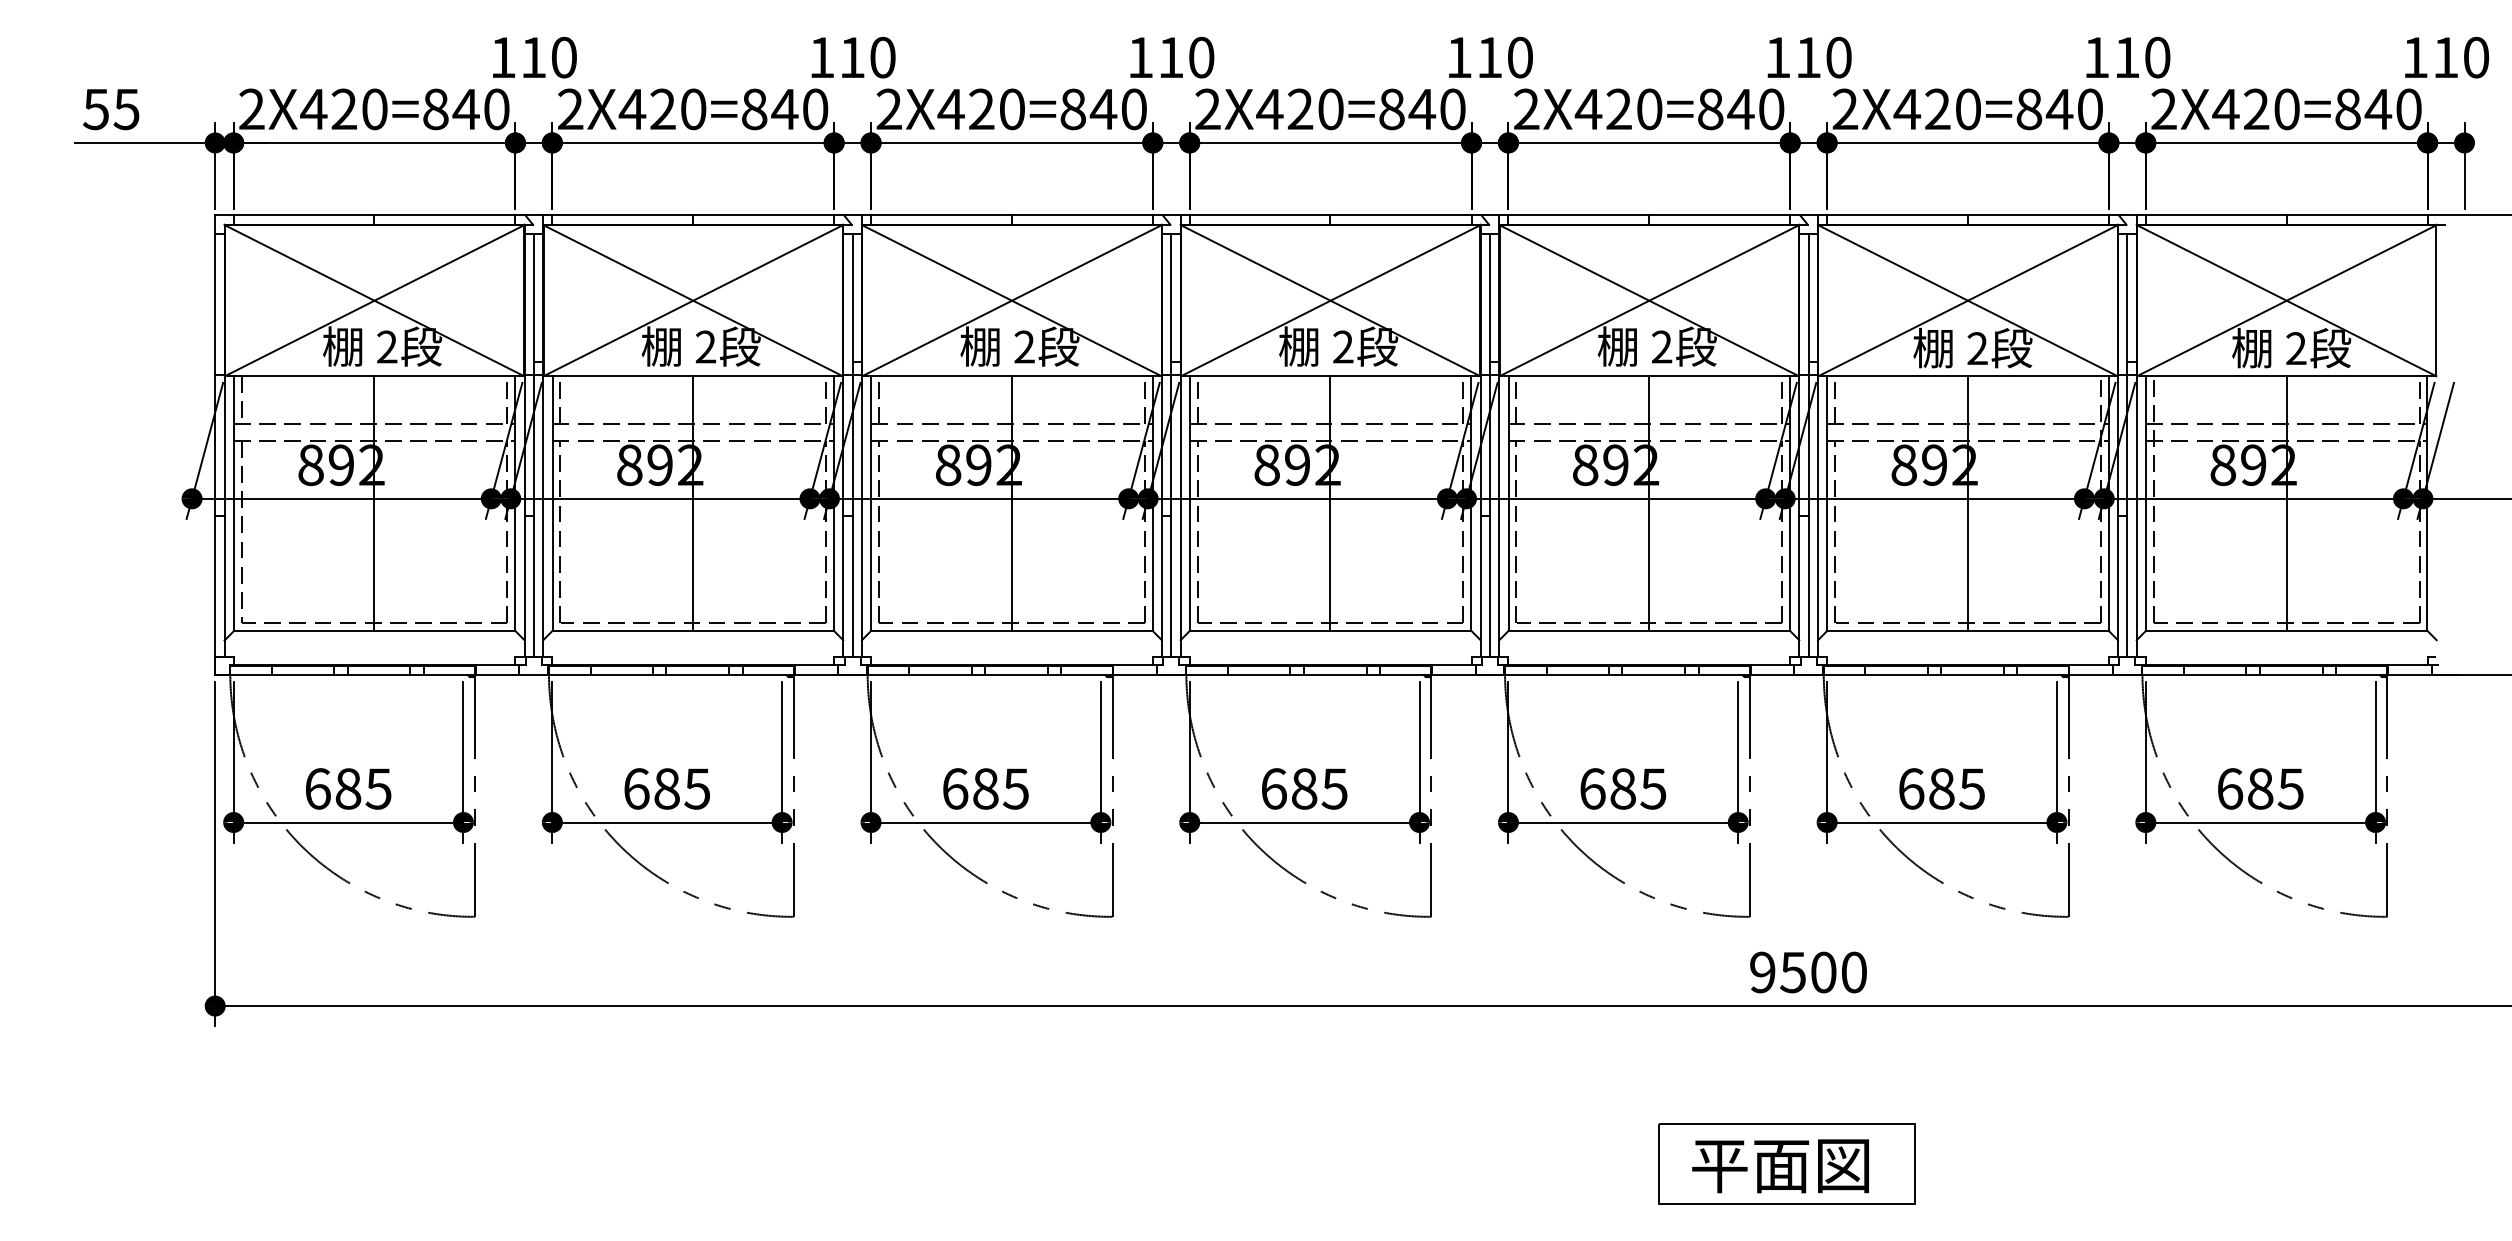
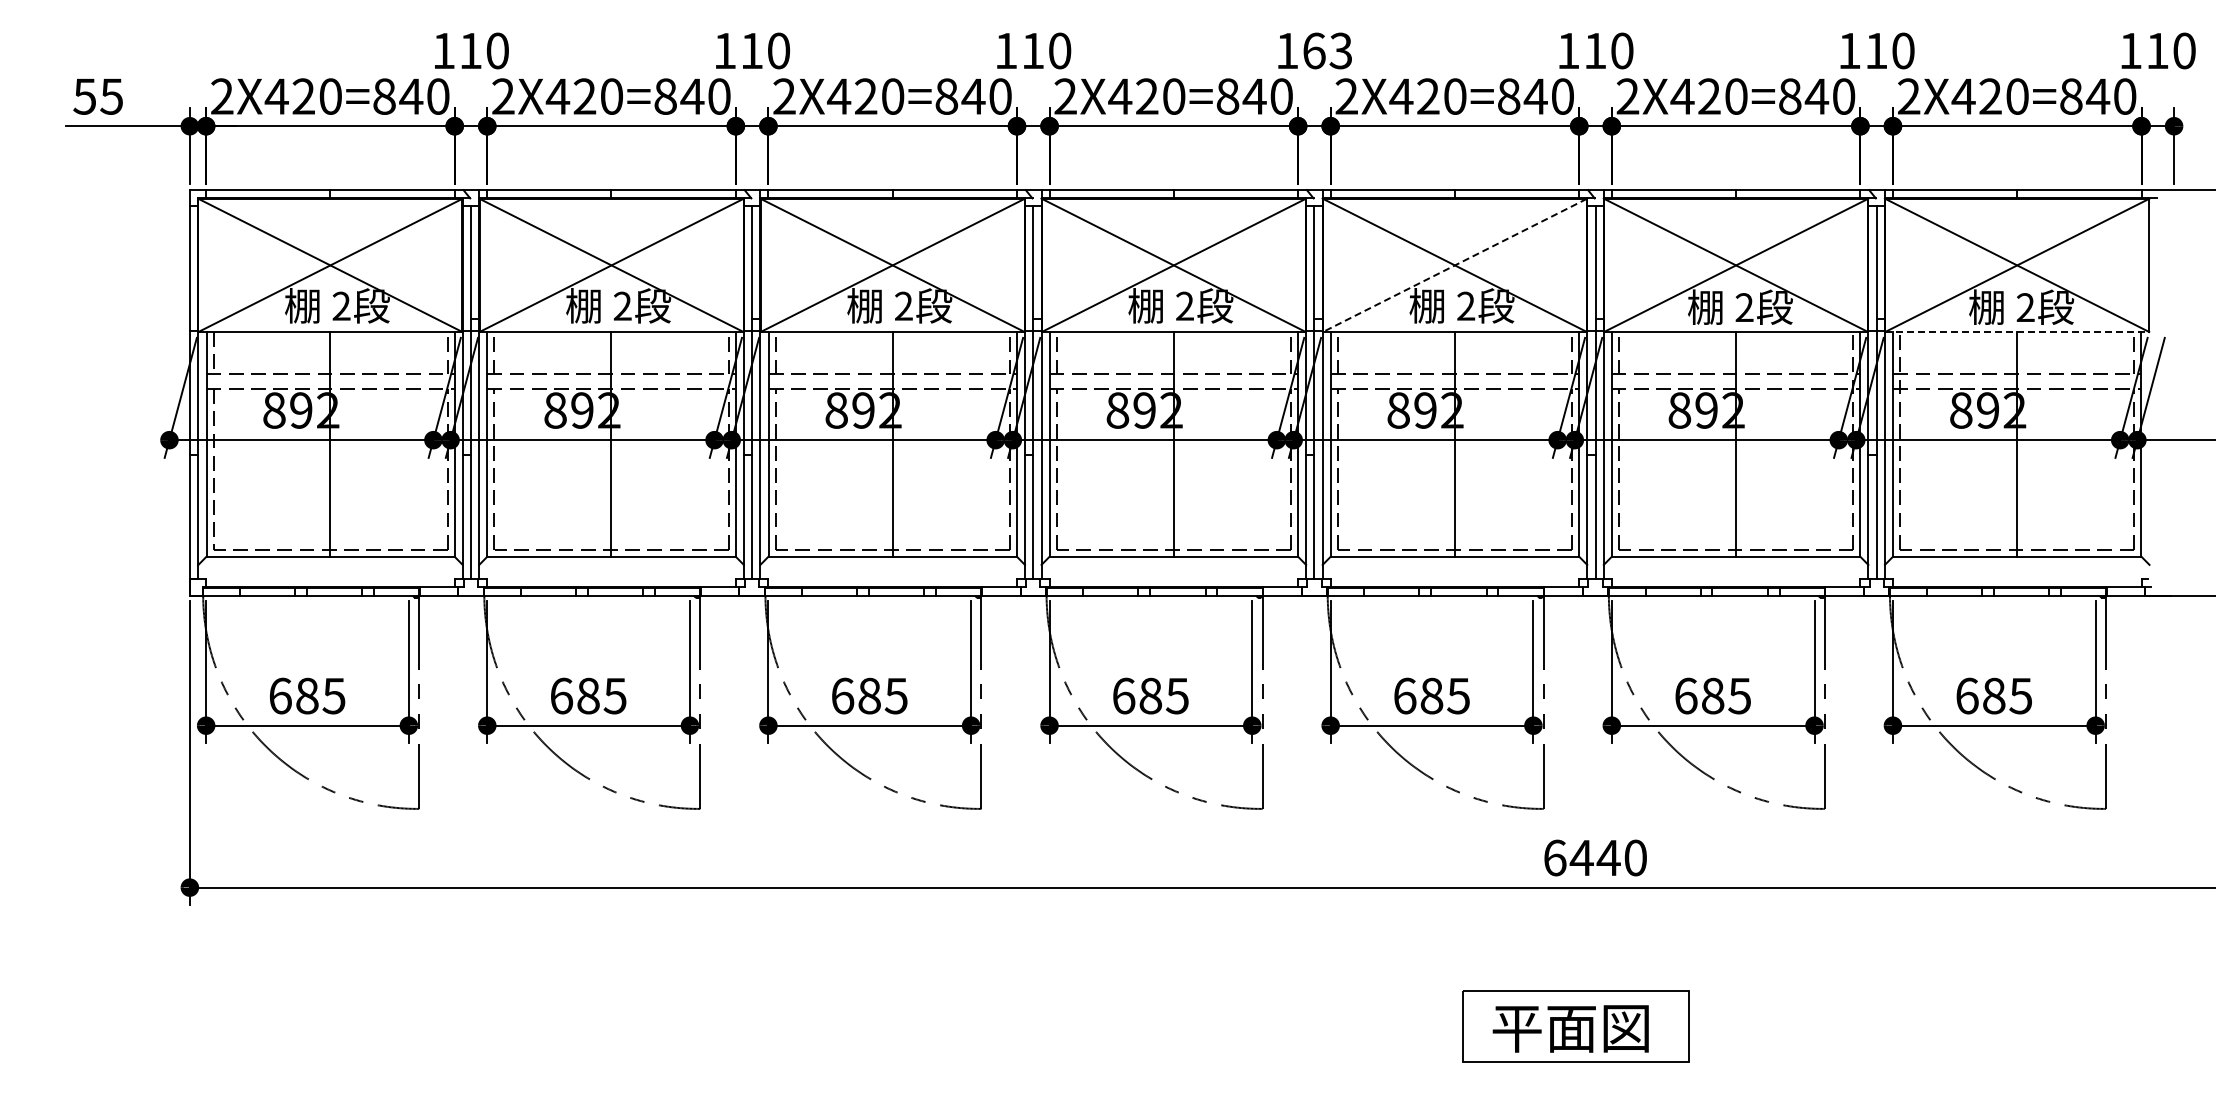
text: (1504, 57) -> (1327, 50), 110 -> 163
line: (1648, 300) -> (1454, 265), solid -> dashed
line: (2287, 376) -> (2017, 332), solid -> dashed
text: (1793, 971) -> (1582, 857), 9500 -> 6440

